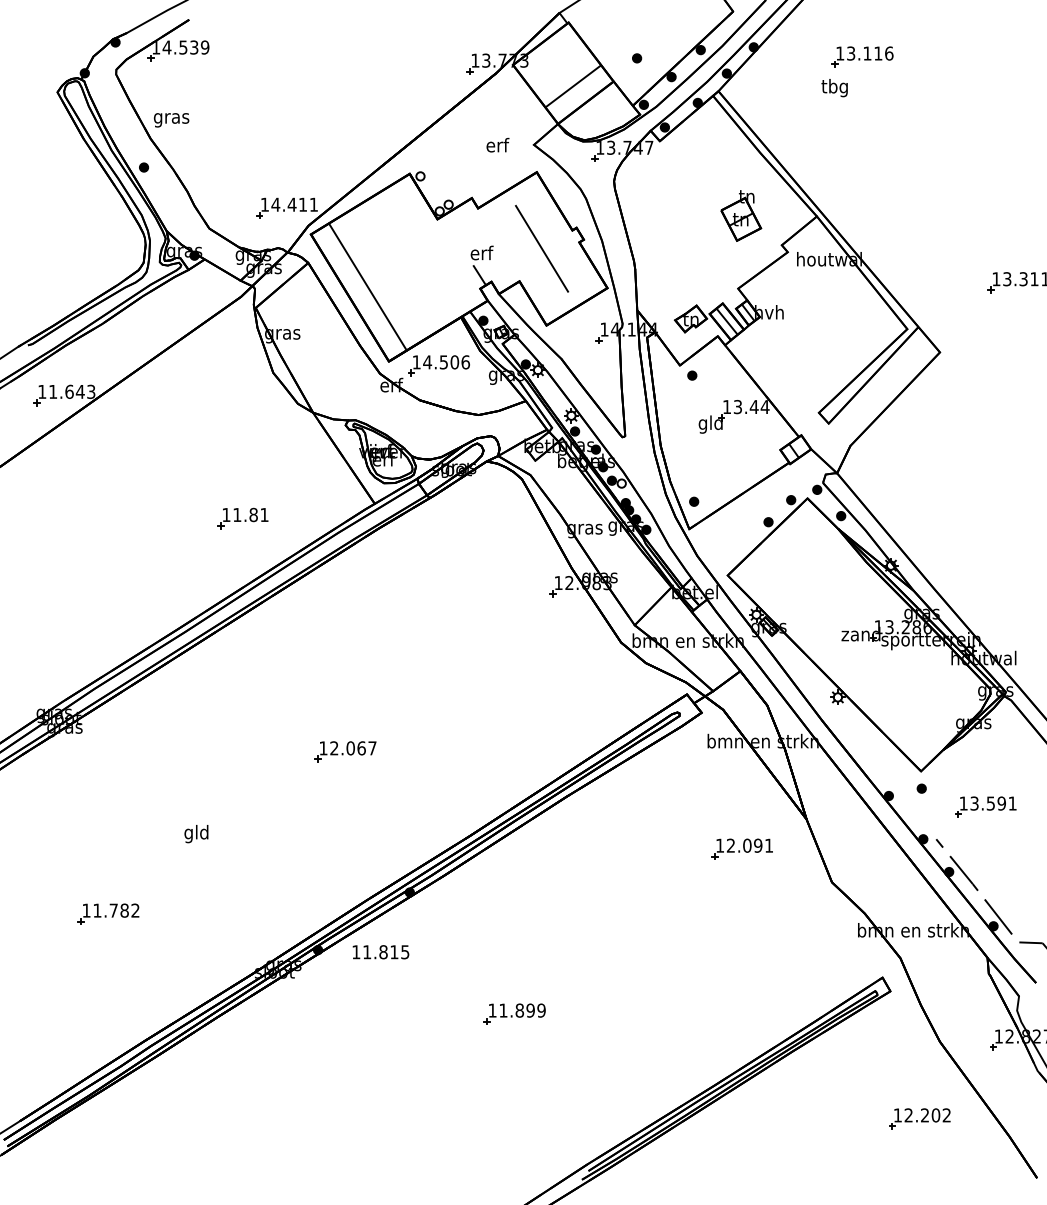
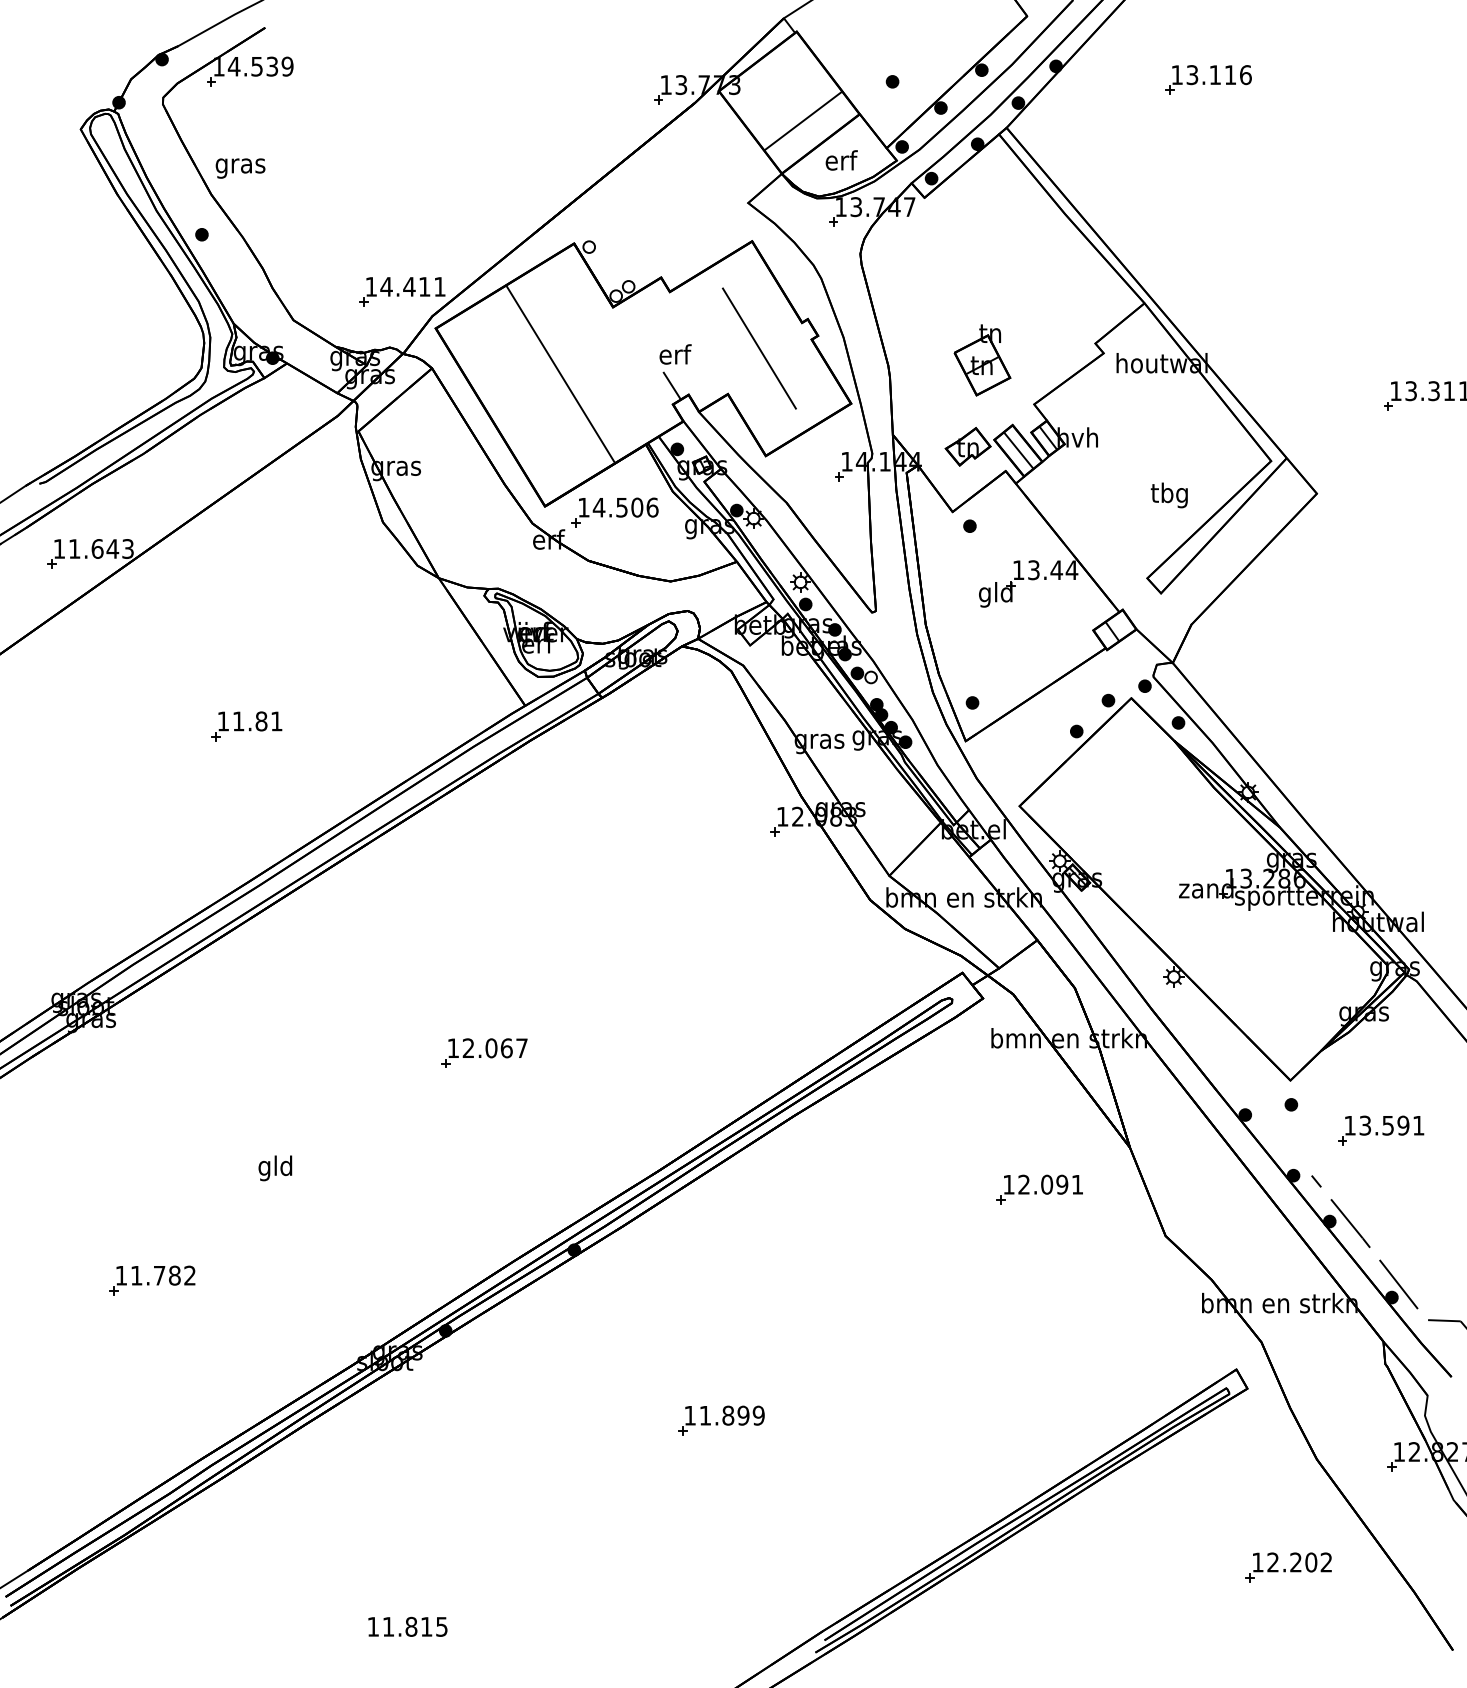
text: (834, 88) -> (1168, 495), moved
text: (497, 145) -> (841, 160), moved
part: (741, 215) -> (982, 360), moved
line: (367, 286) -> (560, 373), moved
part: (242, 518) -> (246, 726), moved
text: (380, 951) -> (407, 1626), moved

